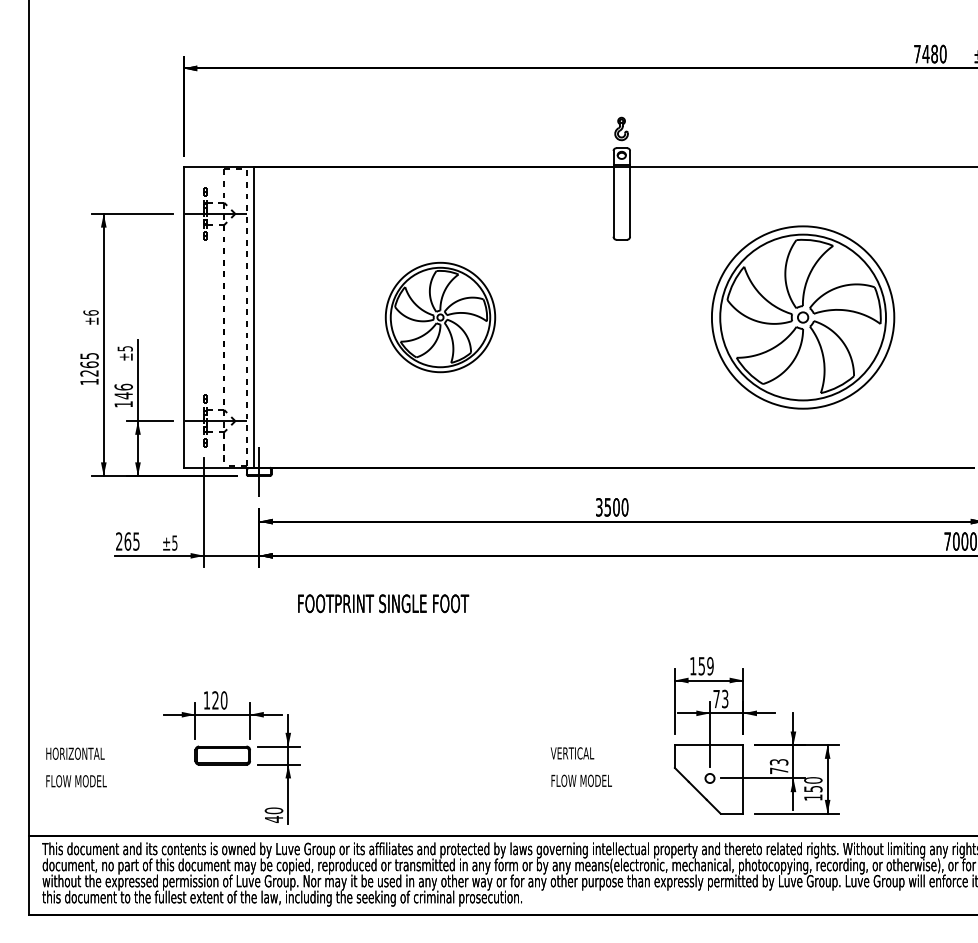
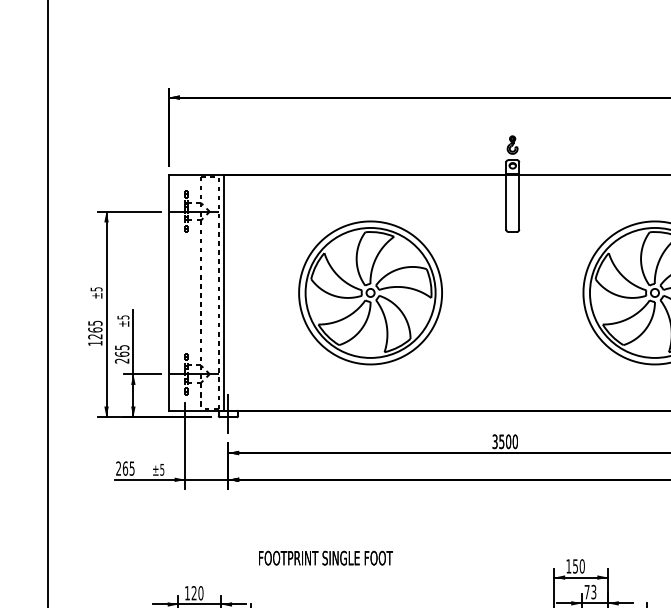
text: (90, 312) -> (96, 289), ±6 -> ±5
part: (440, 317) -> (370, 292), size x1.67
text: (123, 395) -> (122, 354), 146 -> 265
text: (383, 603) -> (325, 557), moved
text: (710, 666) -> (582, 566), 159 -> 150

